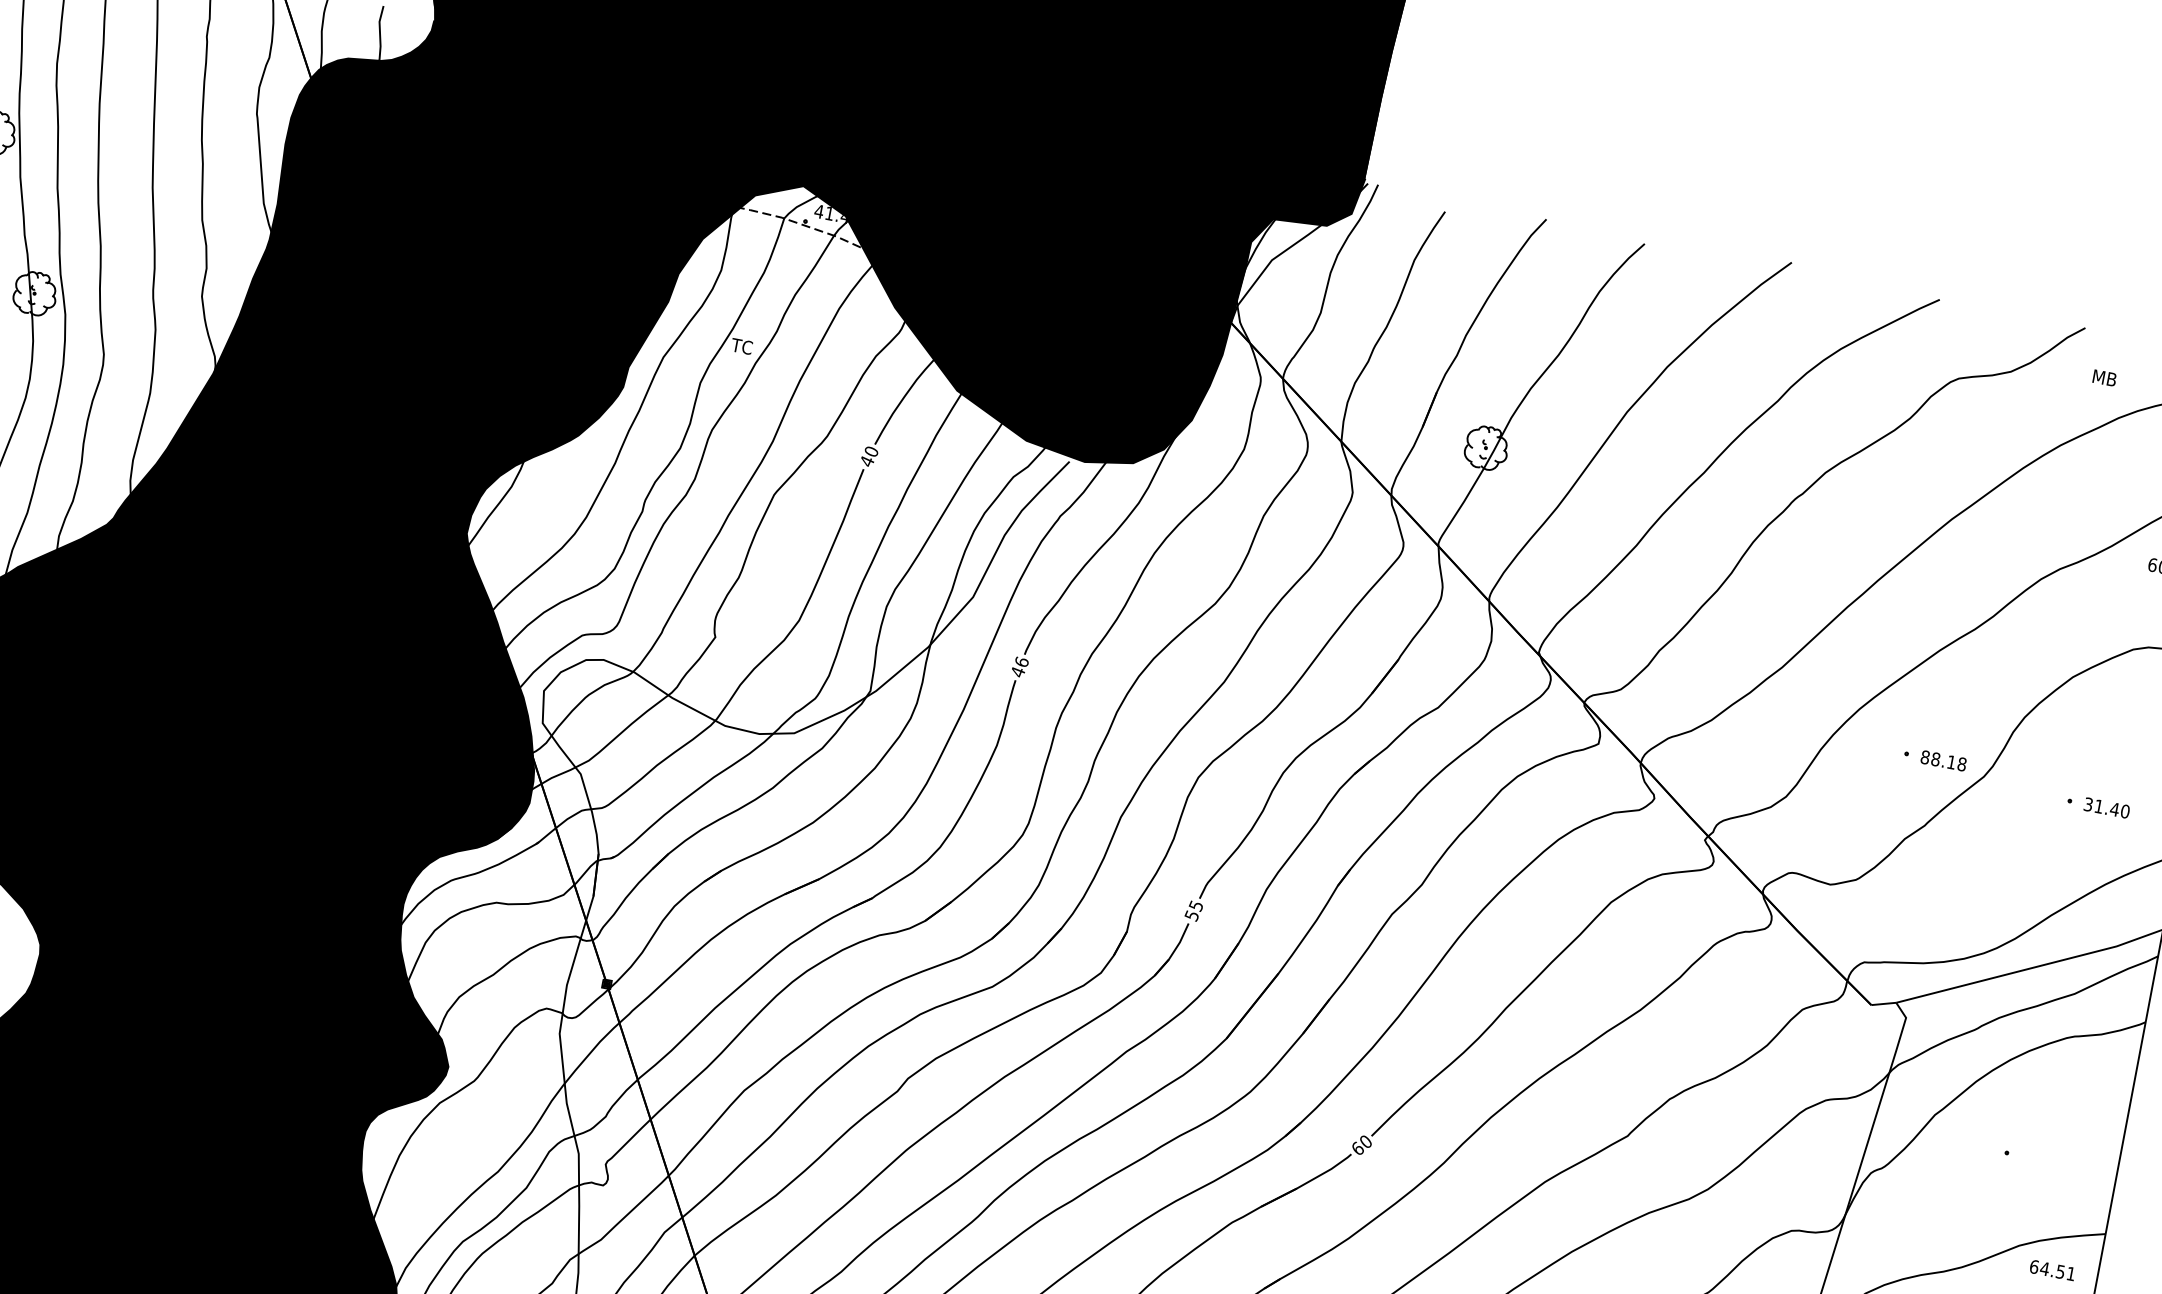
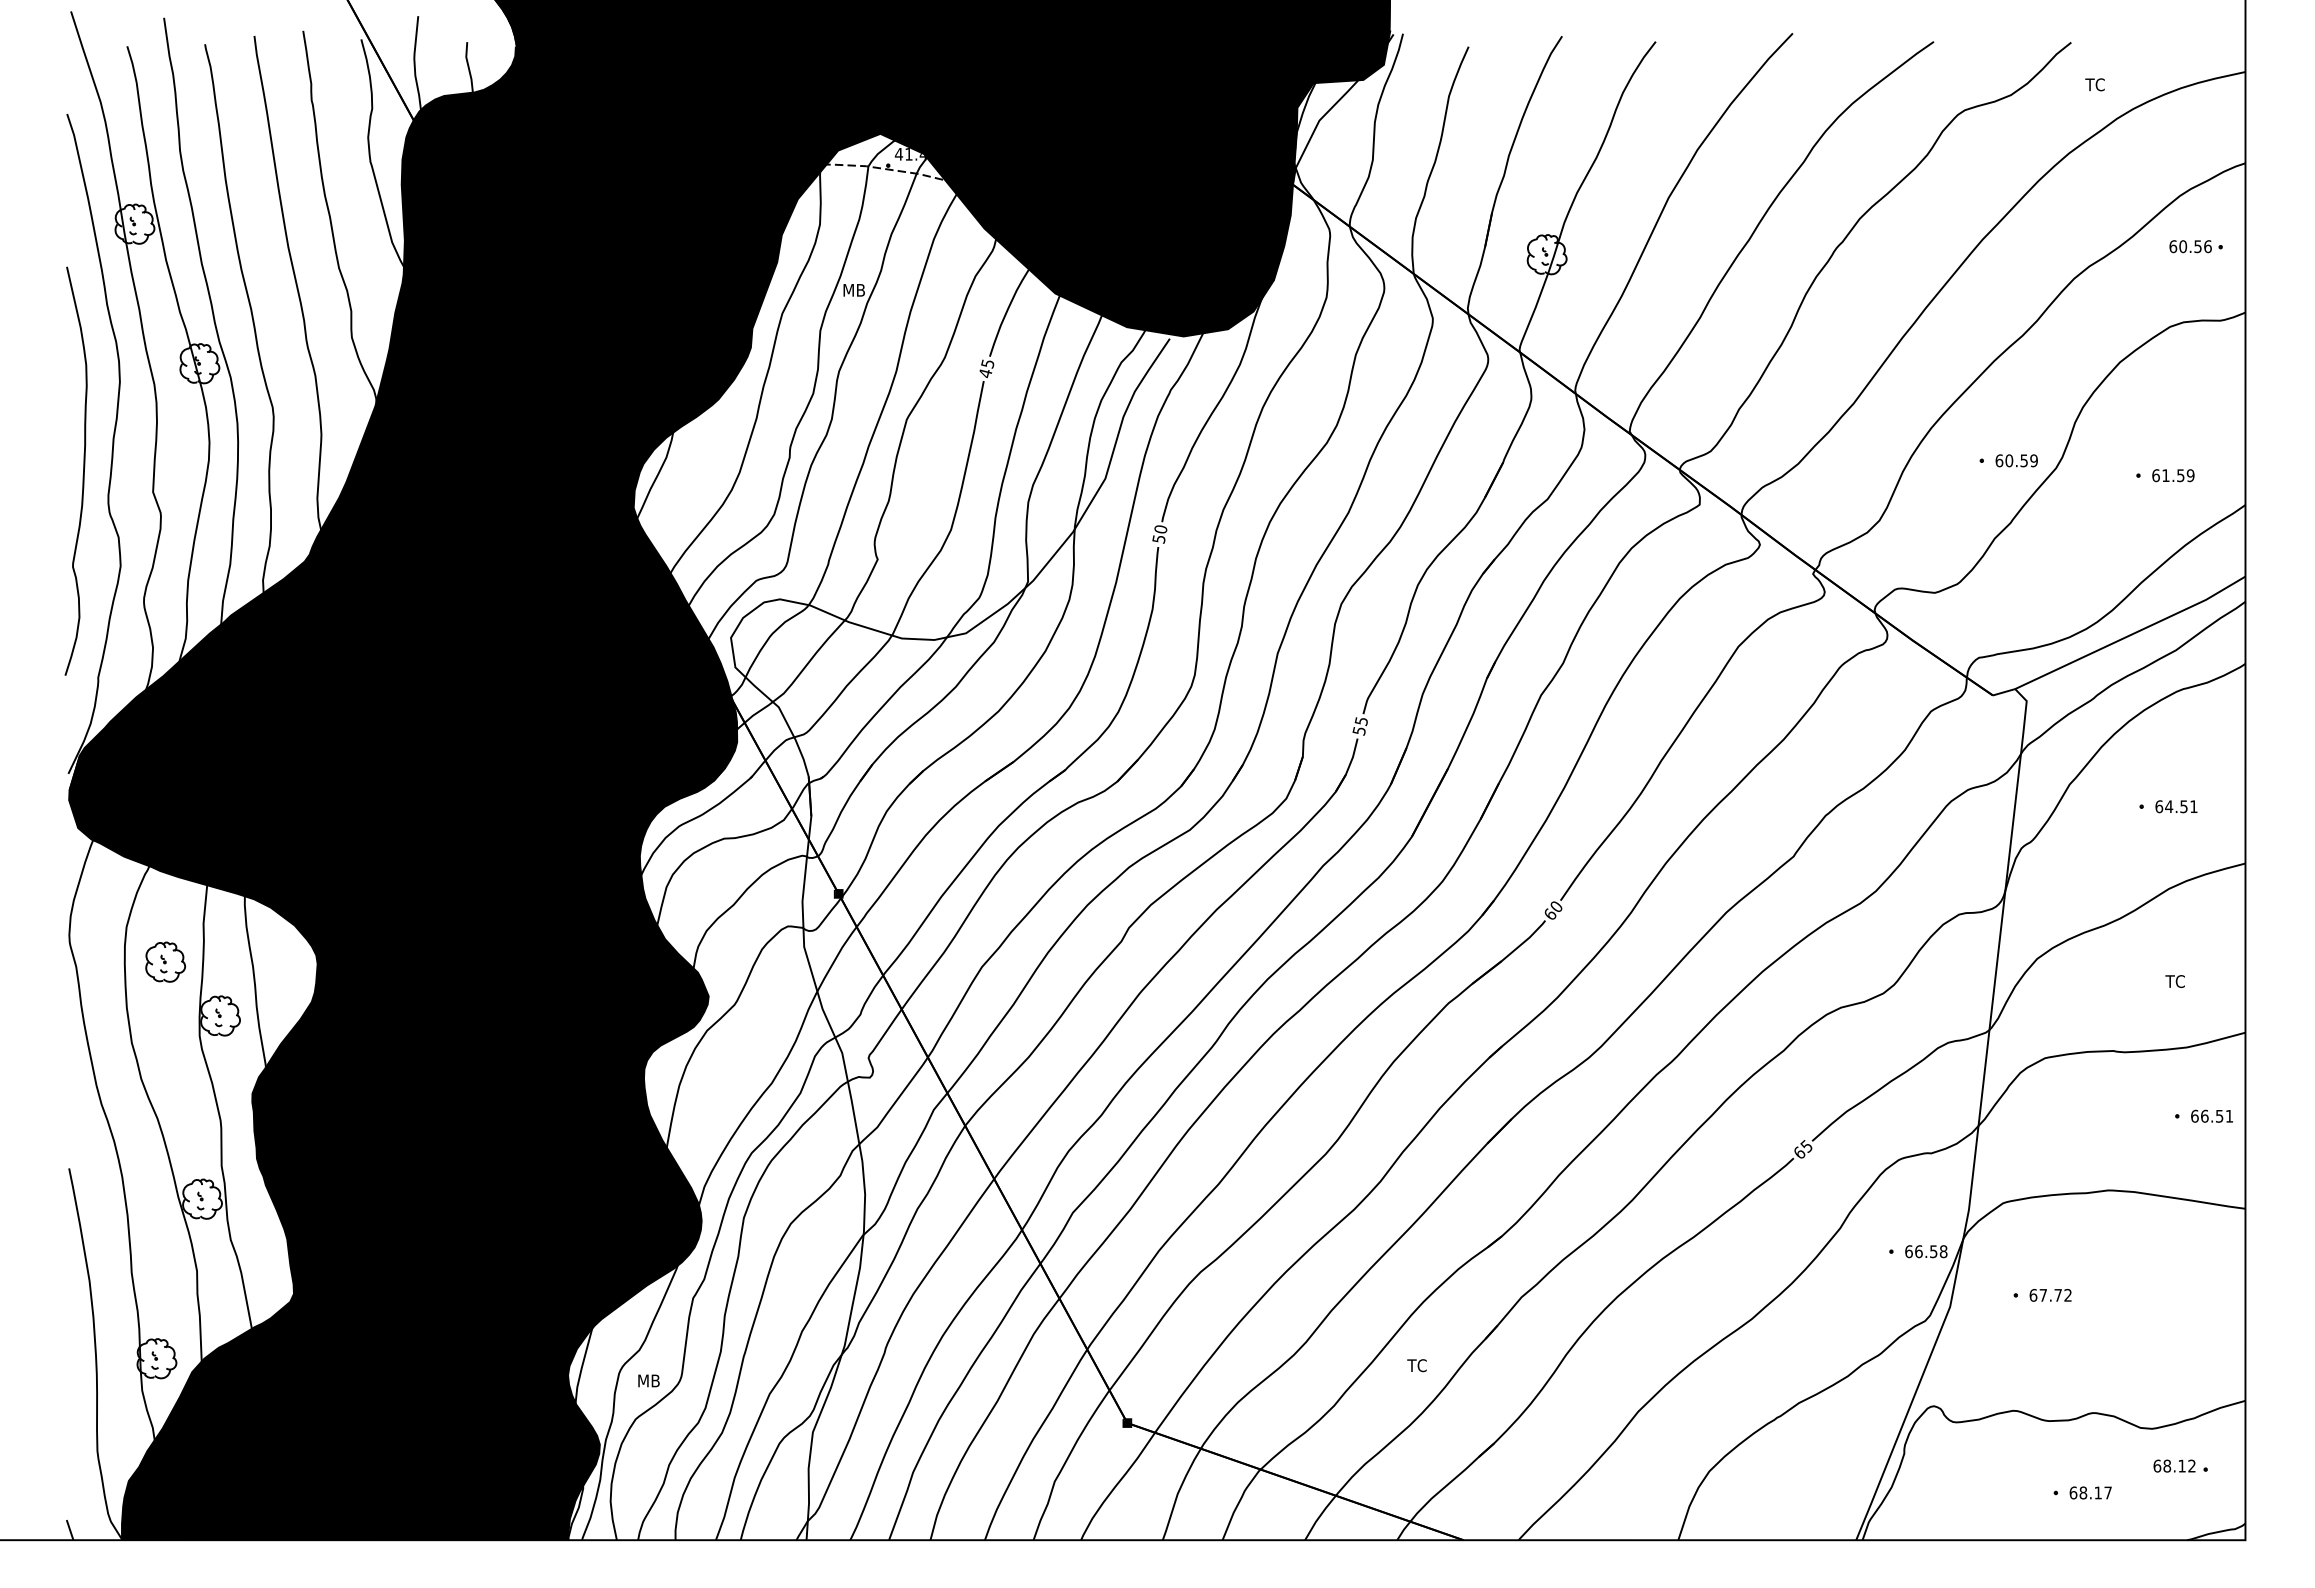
text: (743, 345) -> (853, 289), TC -> MB
text: (2103, 377) -> (2096, 84), MB -> TC
text: (871, 451) -> (987, 363), 40 -> 45
text: (1019, 667) -> (1159, 534), 46 -> 50
text: (1943, 760) -> (2016, 460), 88.18 -> 60.59
text: (2107, 807) -> (2173, 475), 31.40 -> 61.59
text: (2052, 1270) -> (2176, 806), moved

